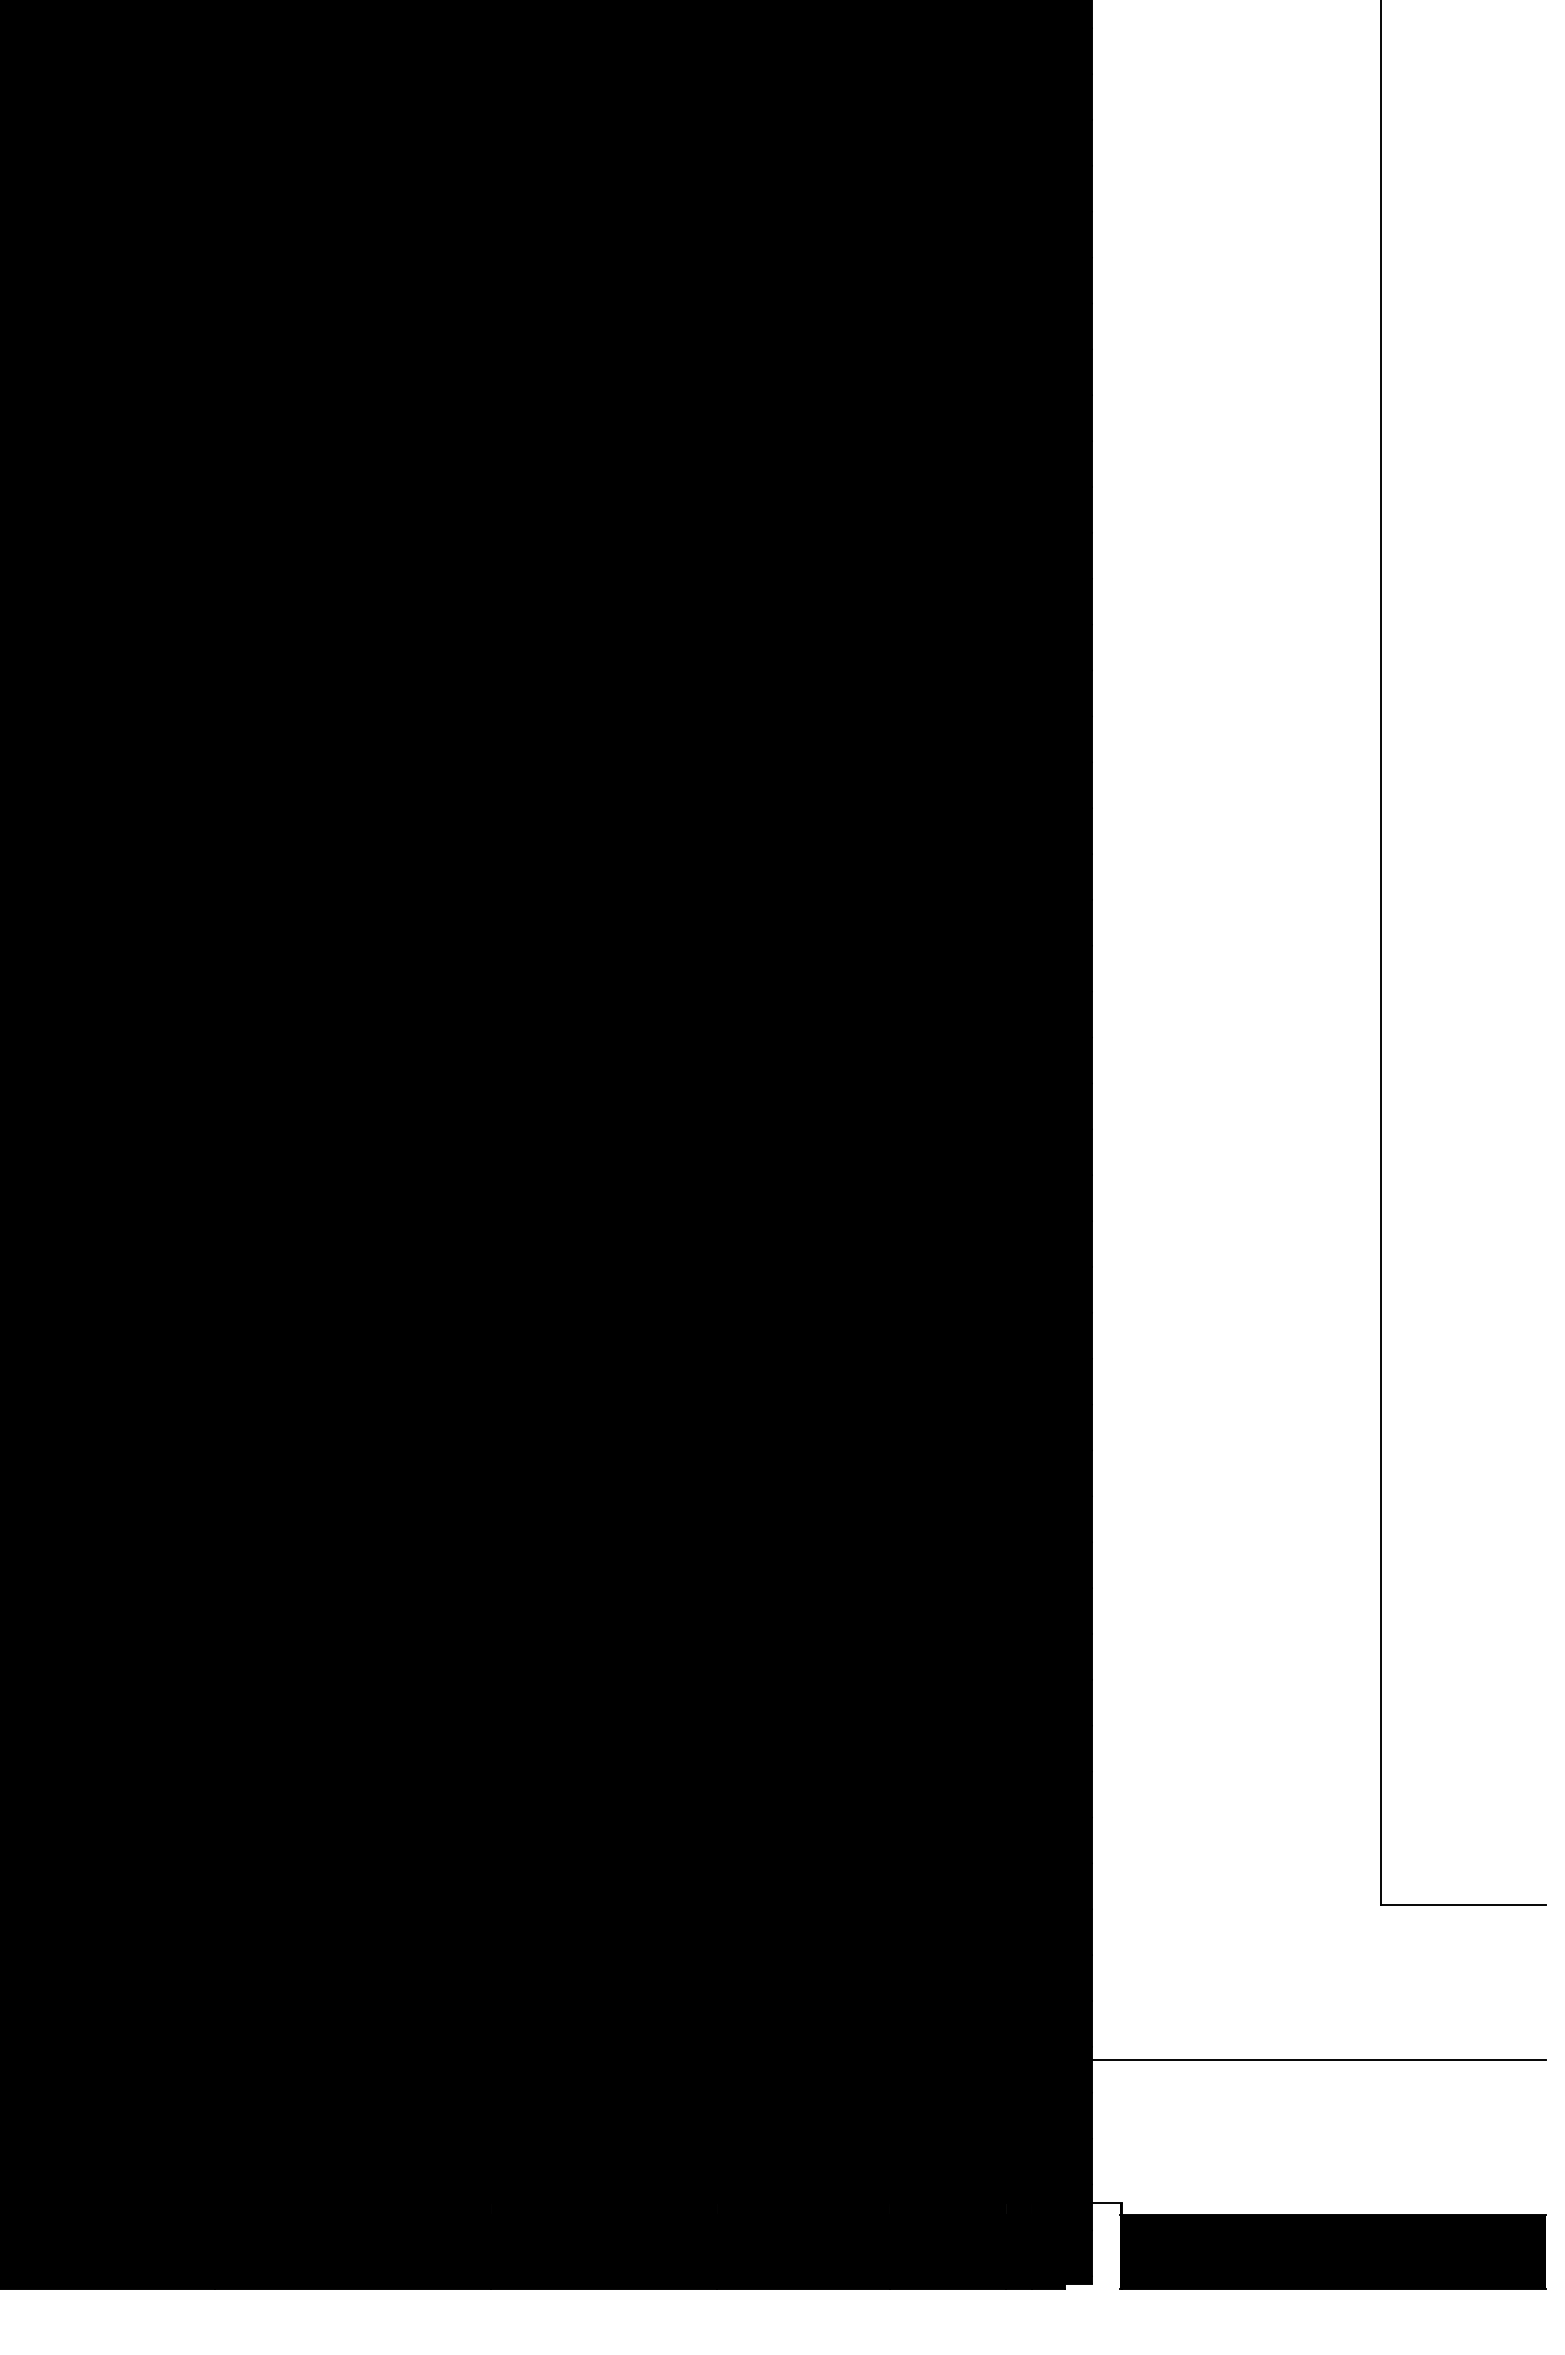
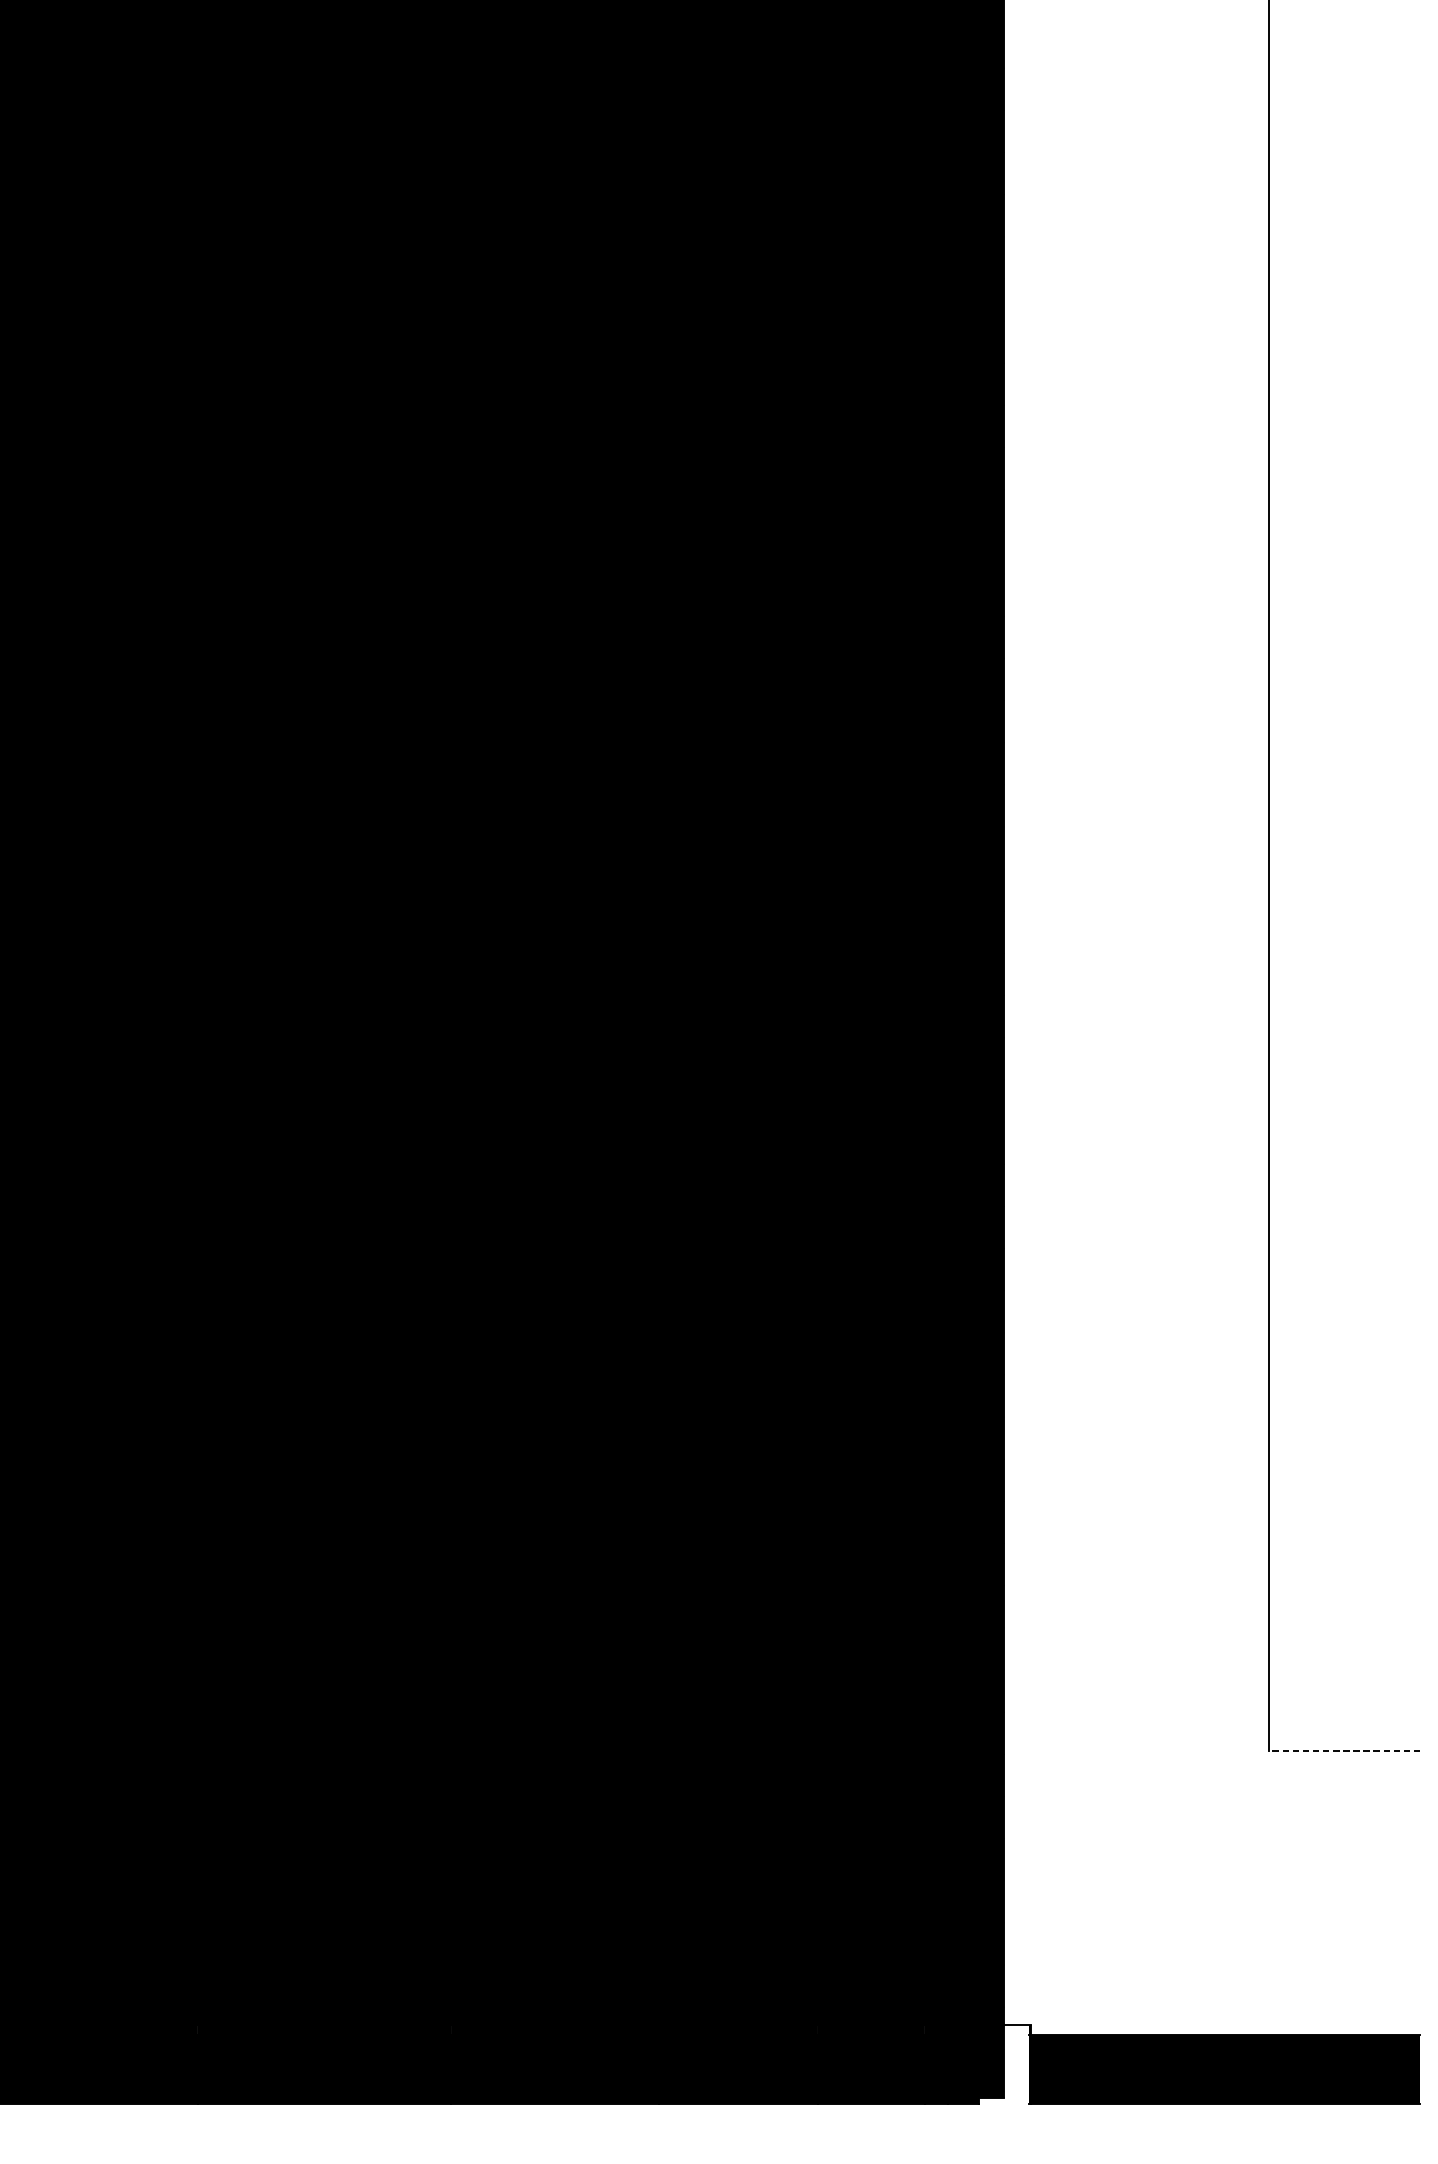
line: (1463, 1905) -> (1344, 1750), solid -> dashed
line: (1318, 2059) -> (1211, 1892), removed

